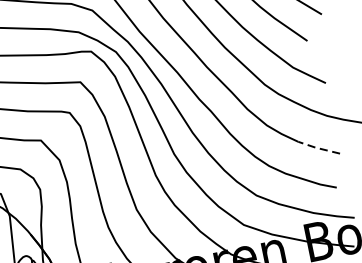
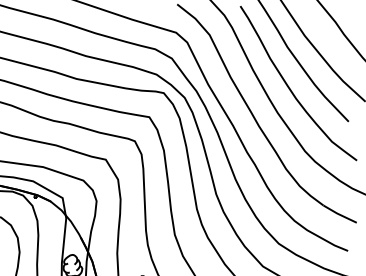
line: (317, 148) -> (338, 214), dashed -> solid

